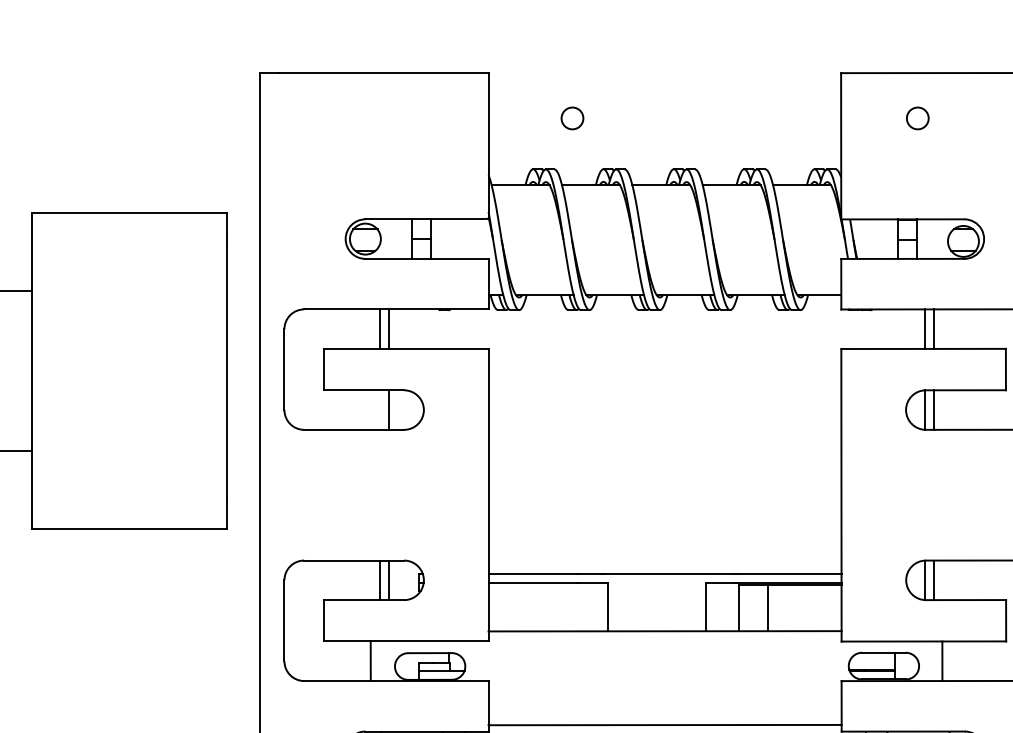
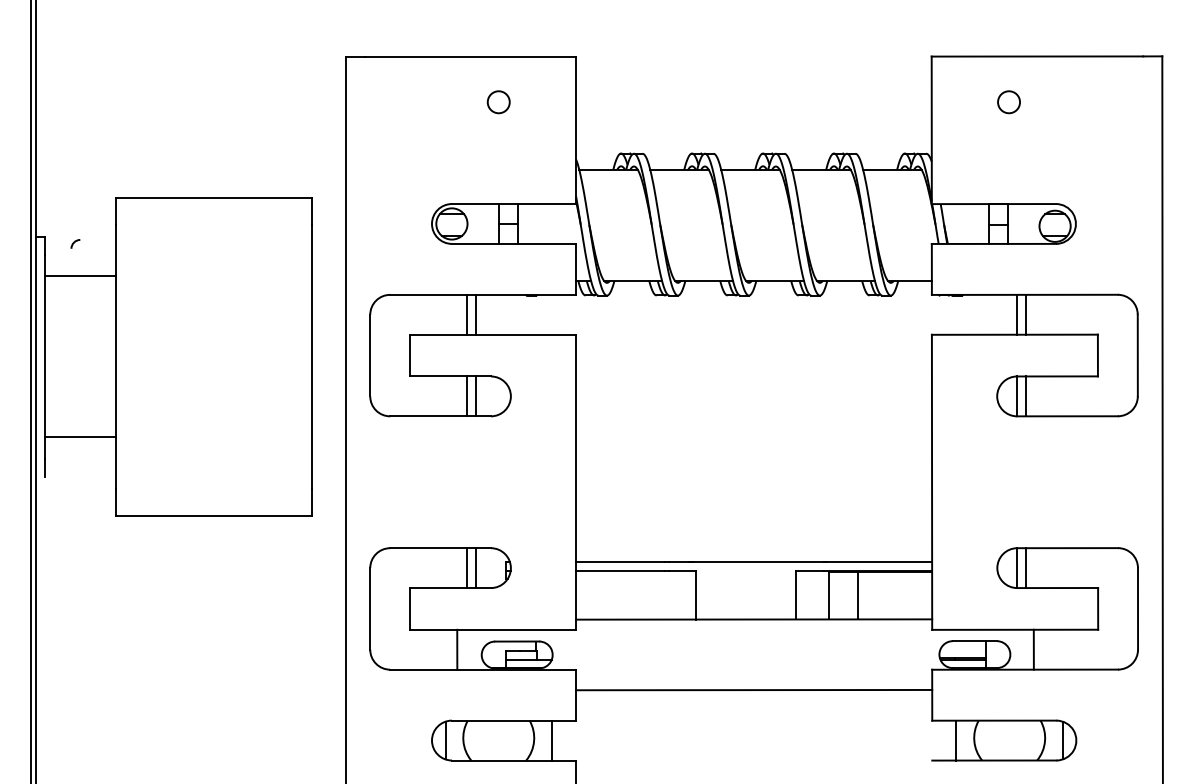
circle: (572, 118) -> (498, 102), moved
line: (379, 410) -> (466, 396), added
line: (665, 724) -> (754, 689), moved

